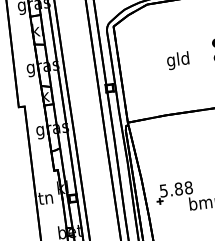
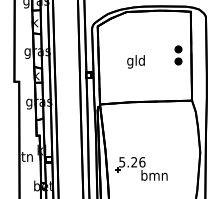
text: (177, 60) -> (135, 61), moved
text: (183, 188) -> (138, 162), 5.88 -> 5.26

